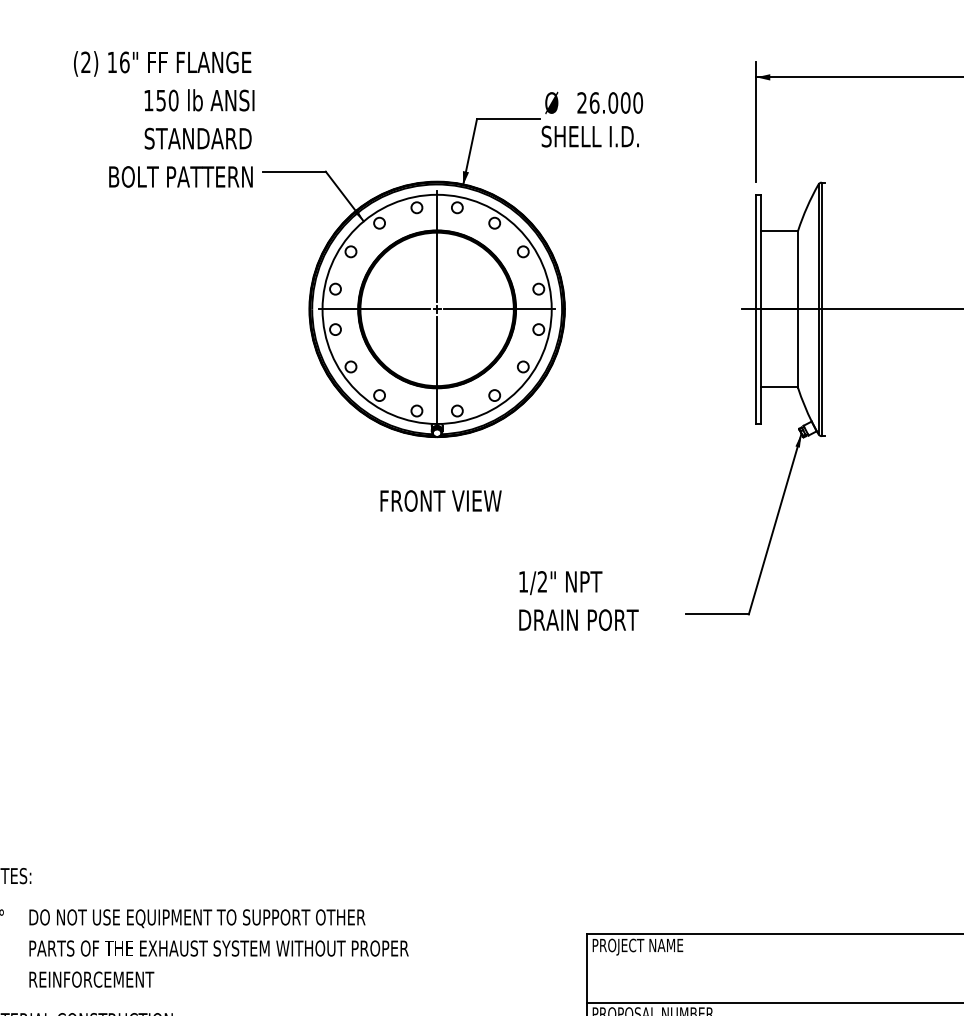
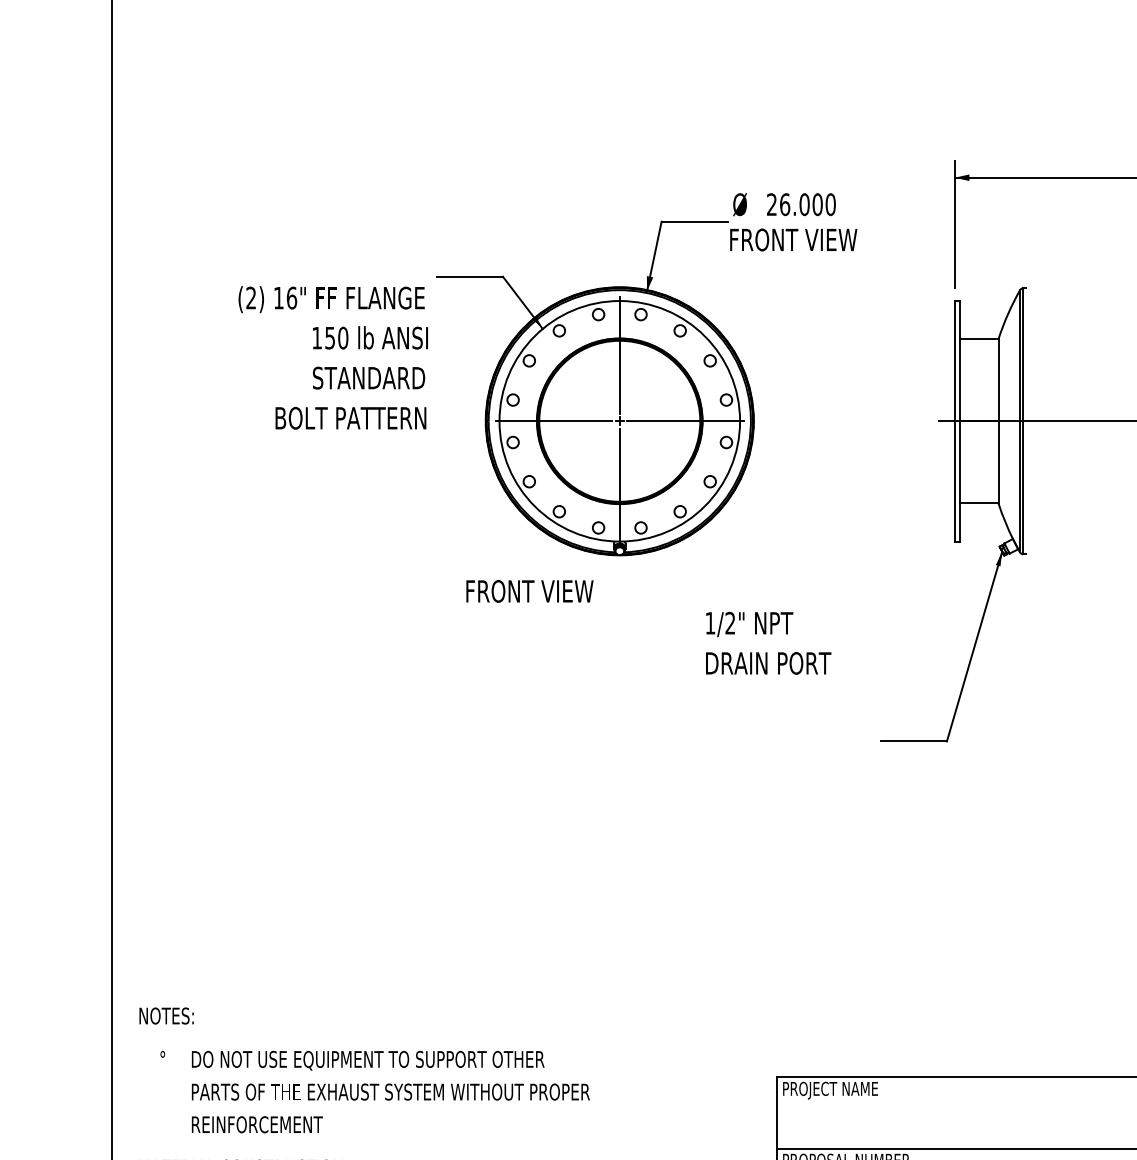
text: (163, 119) -> (332, 357), moved
text: (602, 136) -> (793, 239), SHELL I.D. -> FRONT VIEW
text: (440, 501) -> (529, 591), moved
text: (578, 600) -> (768, 642), moved

